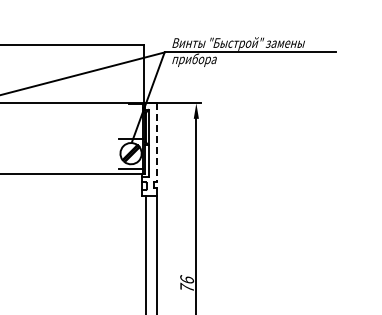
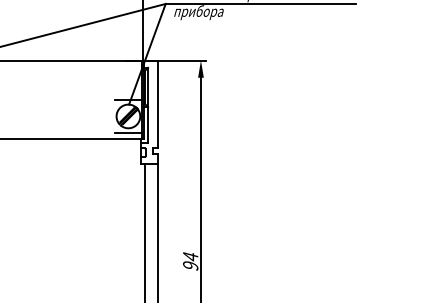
line: (157, 143) -> (157, 105), dashed -> solid
text: (187, 283) -> (191, 260), 76 -> 94

